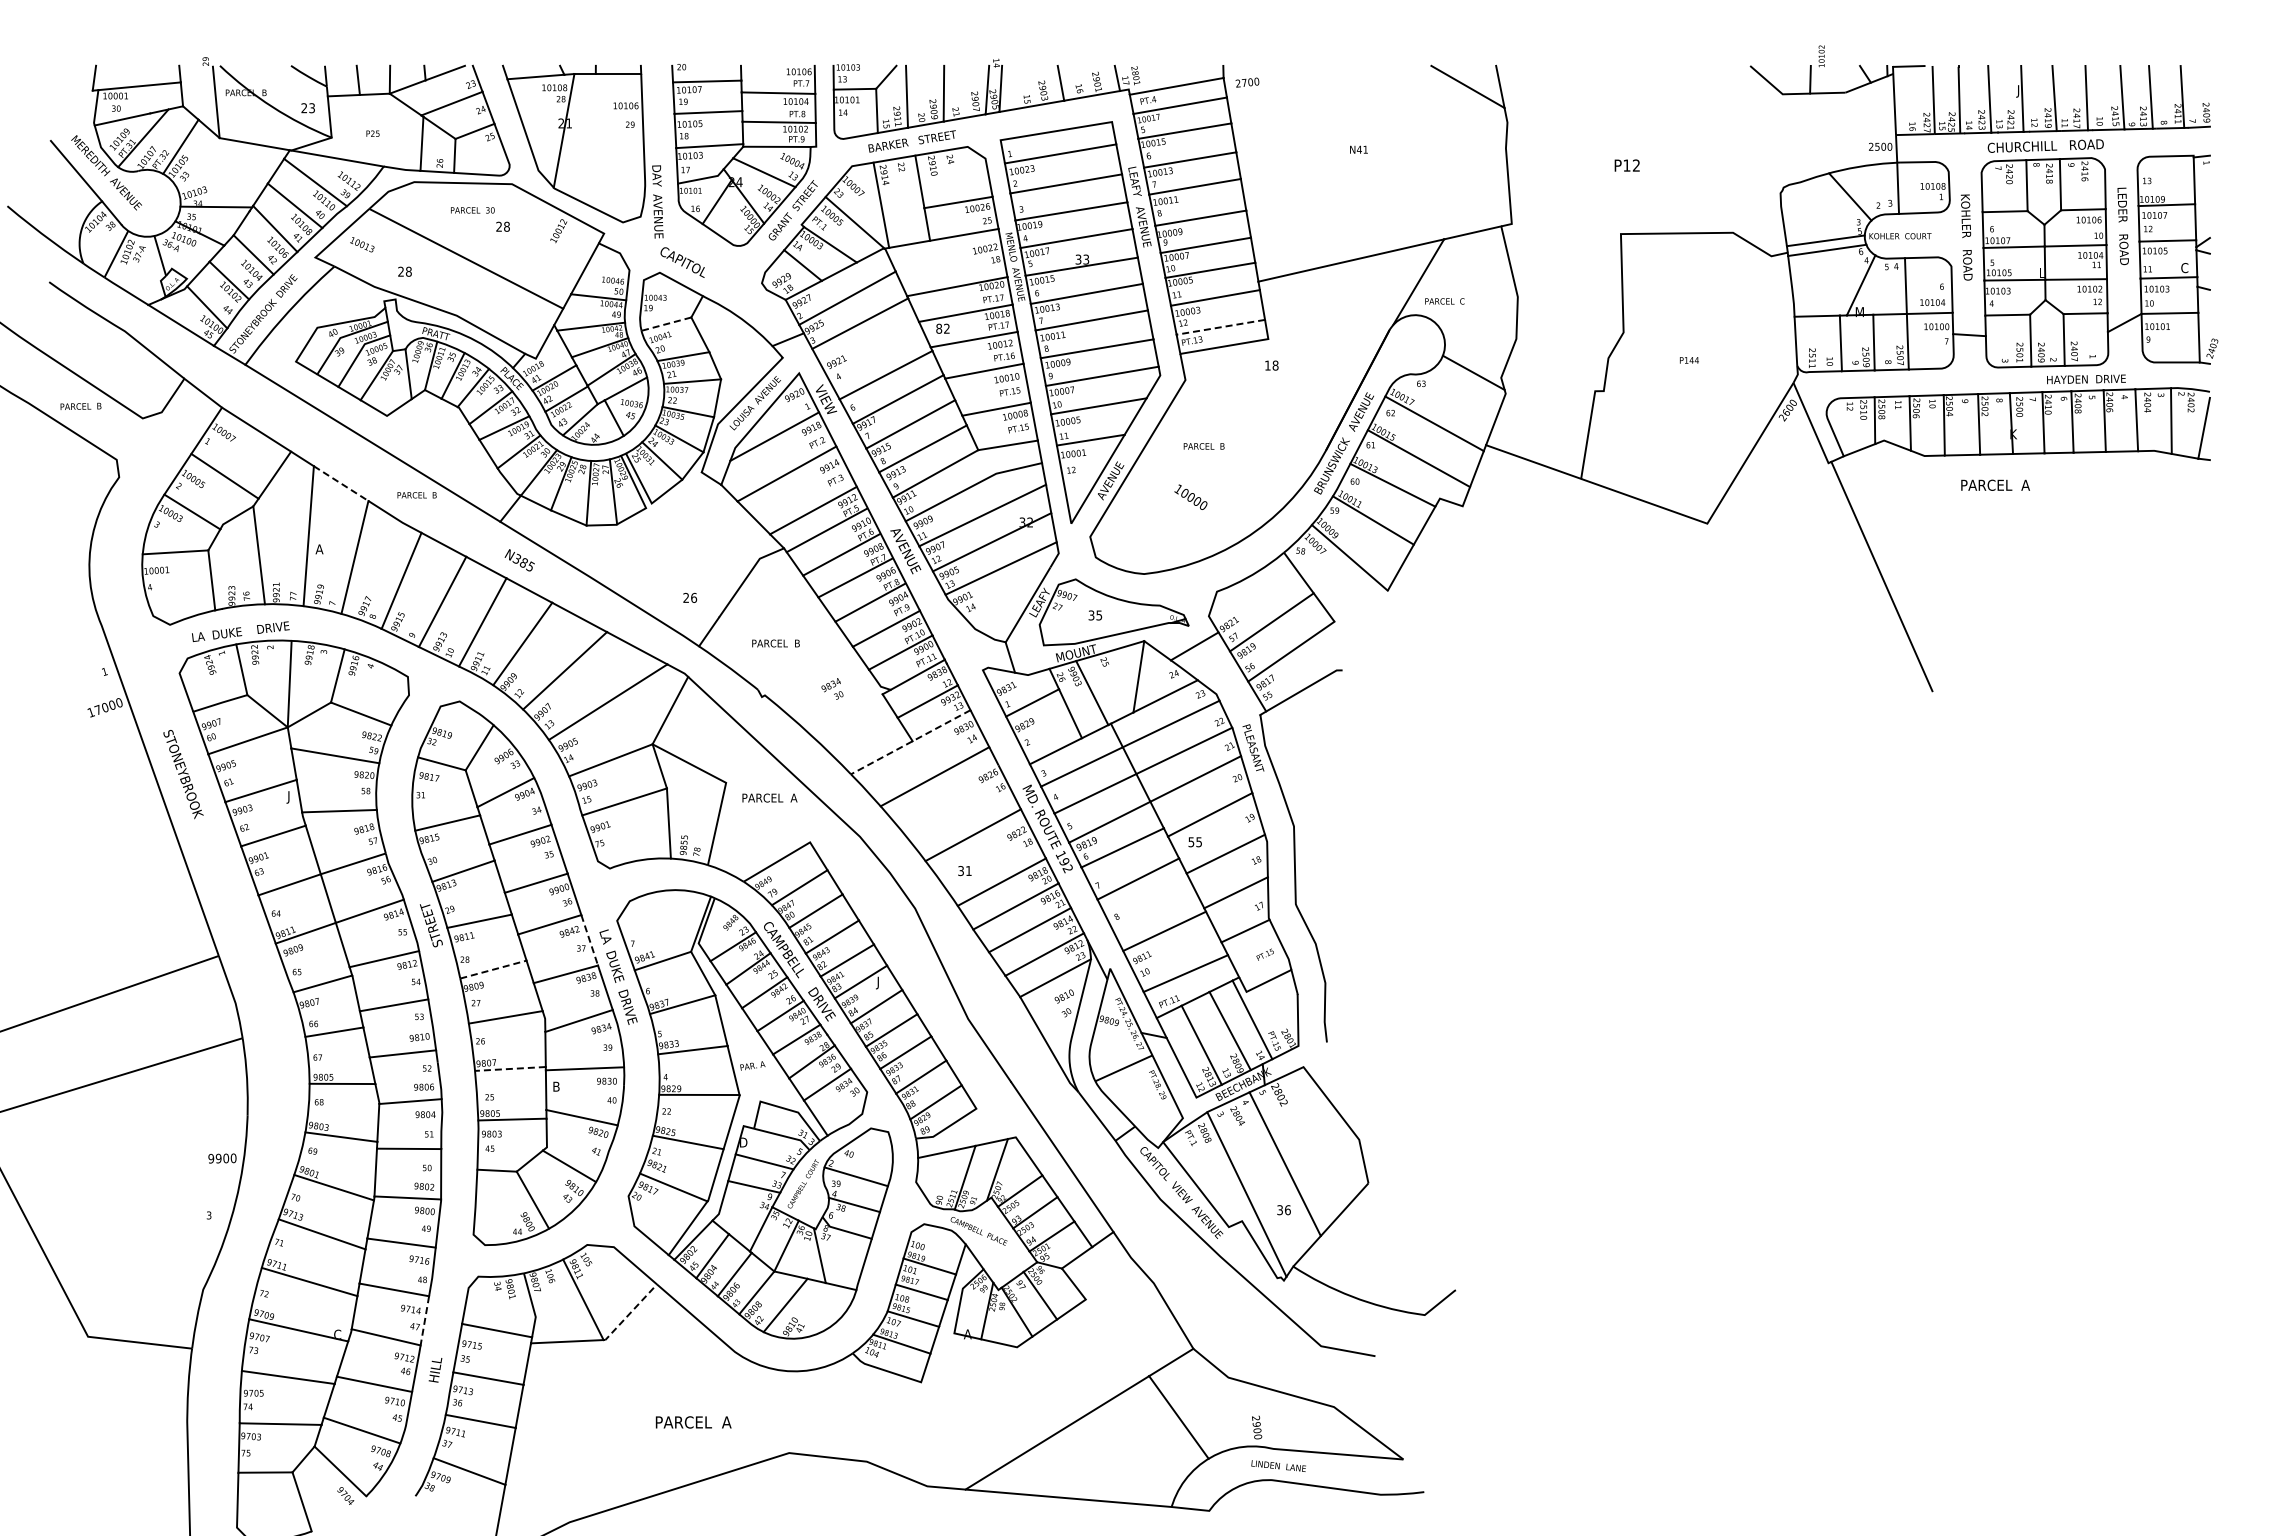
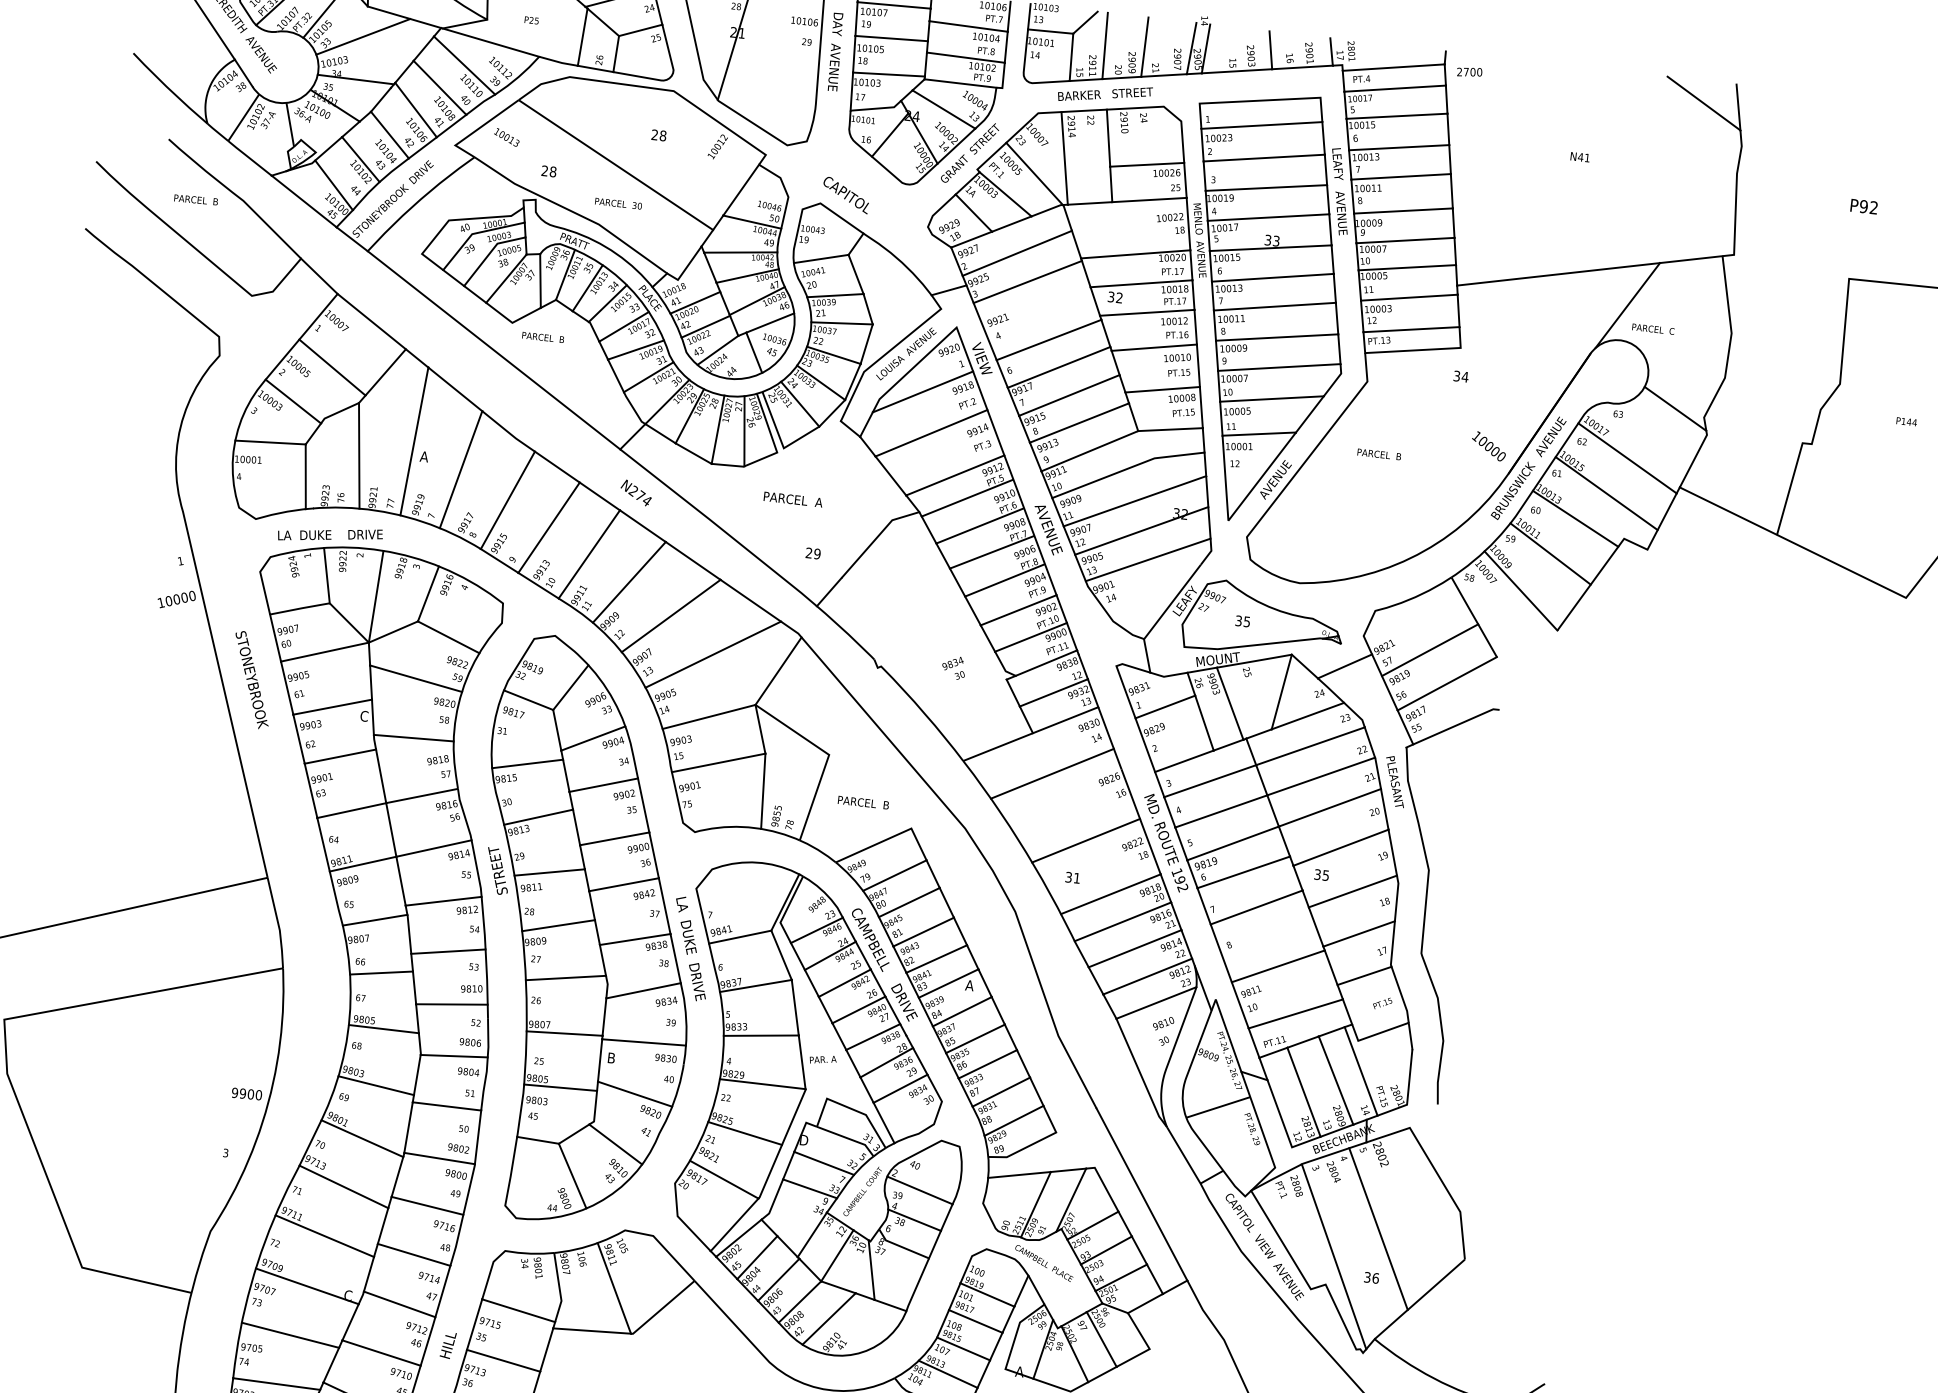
text: (1626, 165) -> (1863, 206), P12 -> P92
line: (218, 166) -> (363, 36), added
text: (657, 201) -> (835, 51), moved
text: (472, 210) -> (618, 203), moved
line: (666, 324) -> (821, 259), dashed -> solid
line: (1220, 327) -> (1411, 329), dashed -> solid
text: (939, 328) -> (1111, 296), 82 -> 32
text: (1271, 365) -> (1460, 376), 18 -> 34
text: (80, 405) -> (195, 198), moved
line: (341, 483) -> (455, 389), dashed -> solid
text: (416, 495) -> (542, 337), moved
text: (1190, 496) -> (1488, 445), moved
text: (523, 562) -> (640, 495), N385 -> N274
text: (694, 597) -> (817, 553), 26 -> 29
text: (775, 643) -> (862, 802), moved
text: (97, 709) -> (168, 600), 17000 -> 10000
line: (910, 742) -> (1030, 734), dashed -> solid
text: (290, 797) -> (363, 717), J -> C
text: (769, 797) -> (792, 498), moved
text: (1191, 841) -> (1317, 873), 55 -> 35
line: (589, 940) -> (664, 906), dashed -> solid
line: (493, 969) -> (558, 925), dashed -> solid
text: (880, 982) -> (969, 986), J -> A
line: (509, 1068) -> (563, 1032), dashed -> solid
line: (630, 1312) -> (662, 1307), dashed -> solid
line: (424, 1320) -> (442, 1291), dashed -> solid

